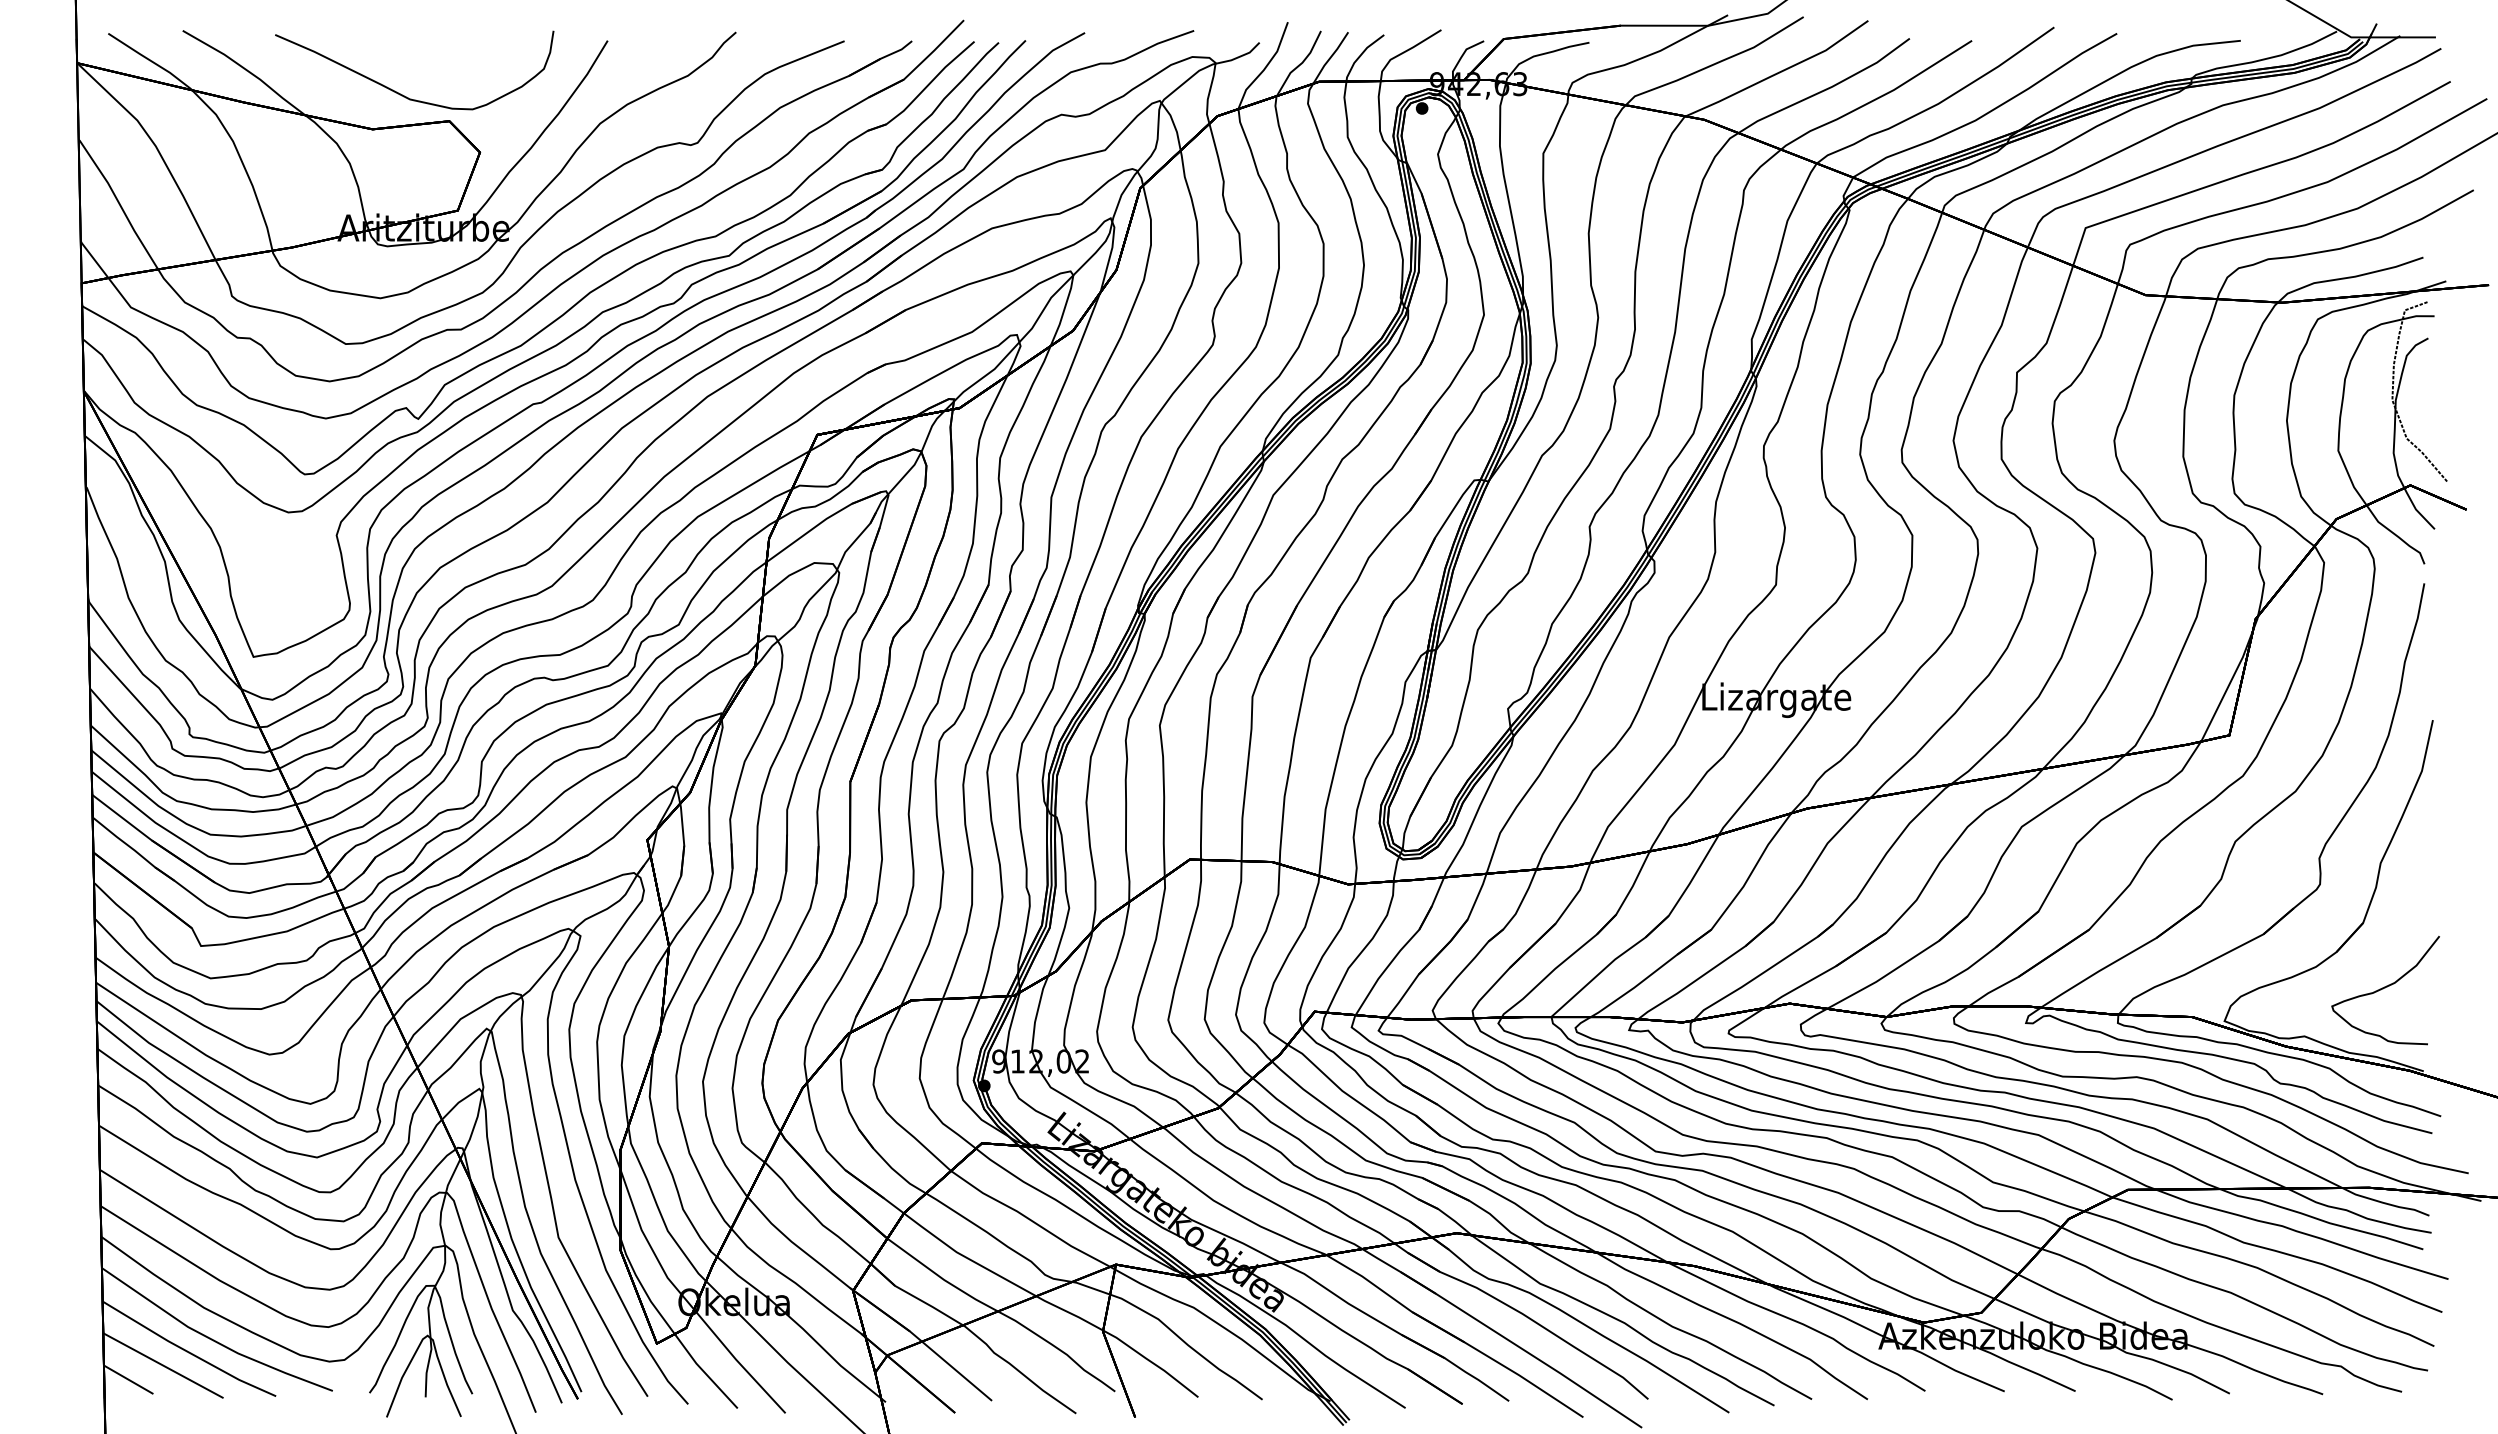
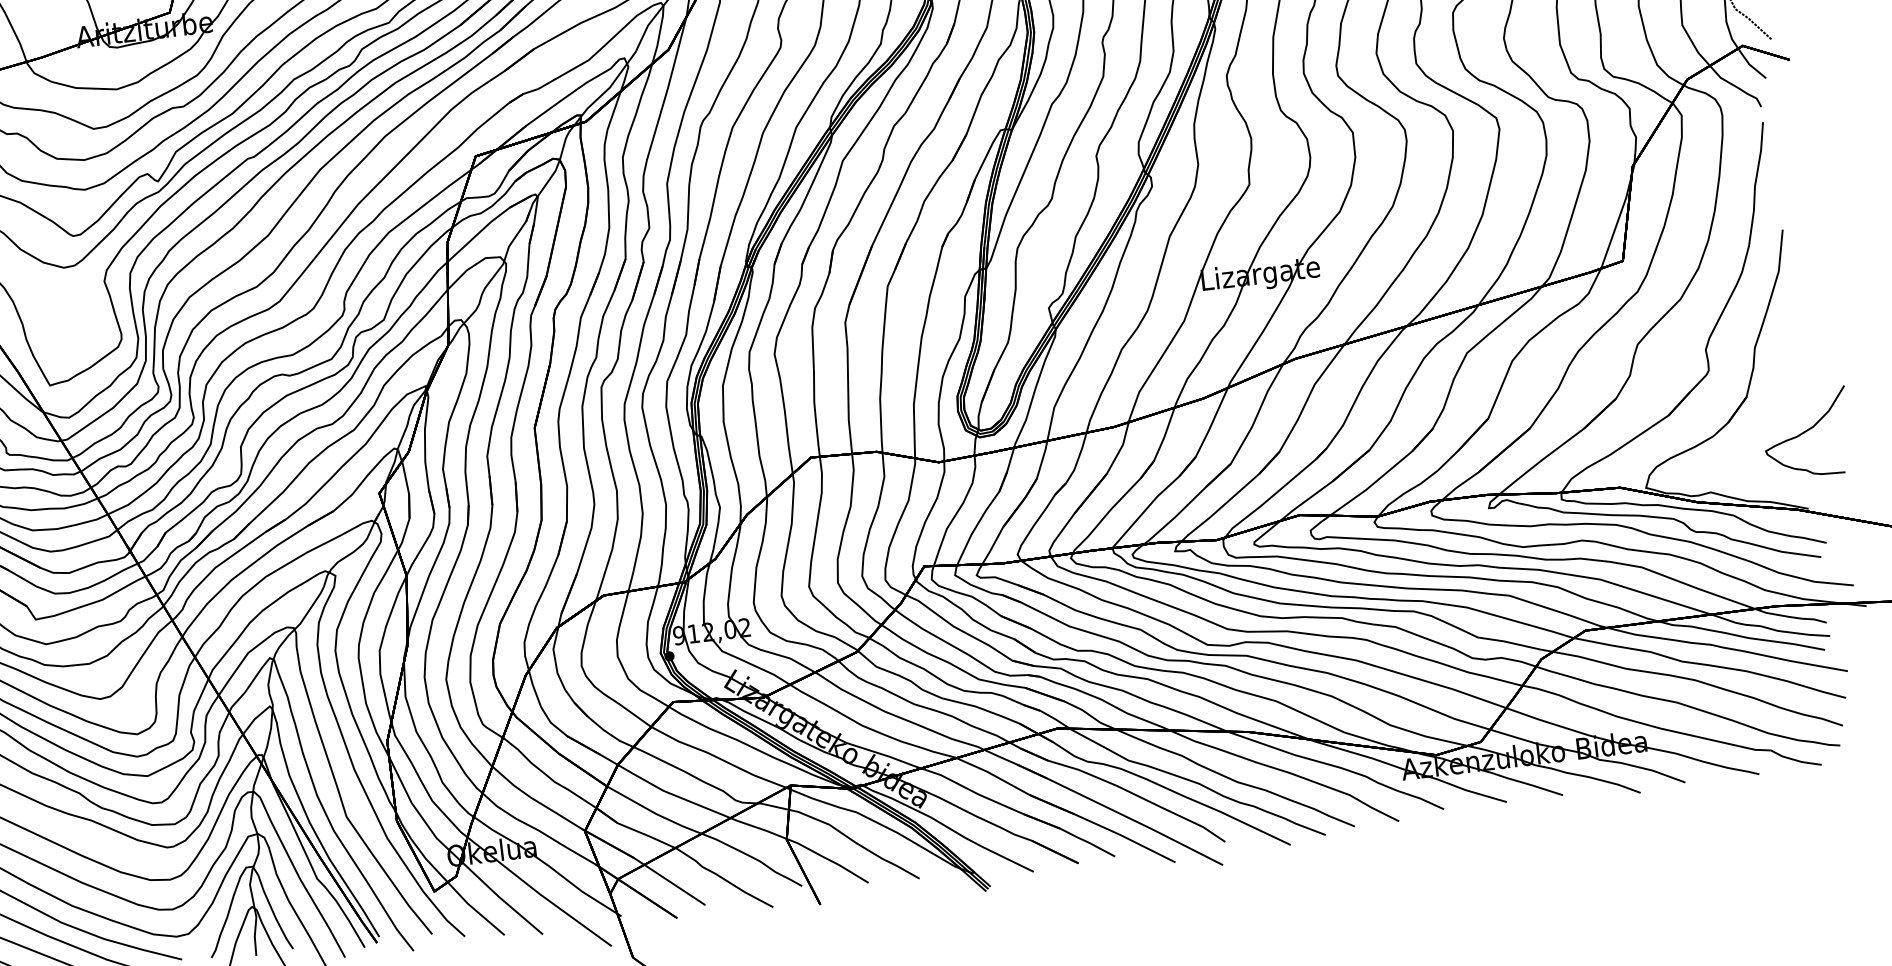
part: (2385, 990) -> (1806, 433), moved

